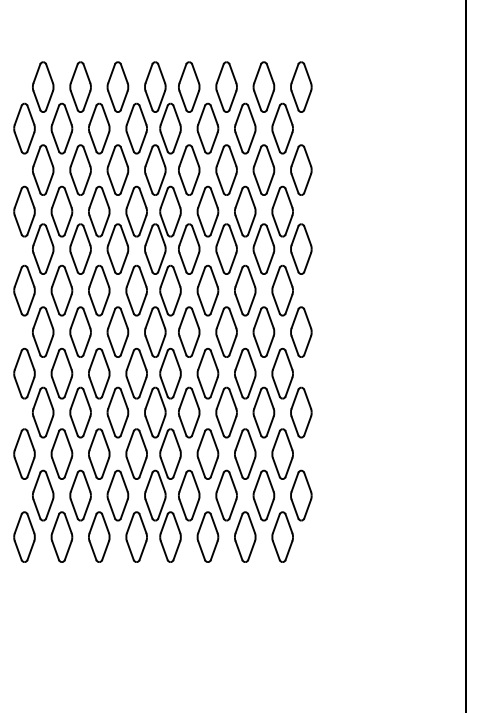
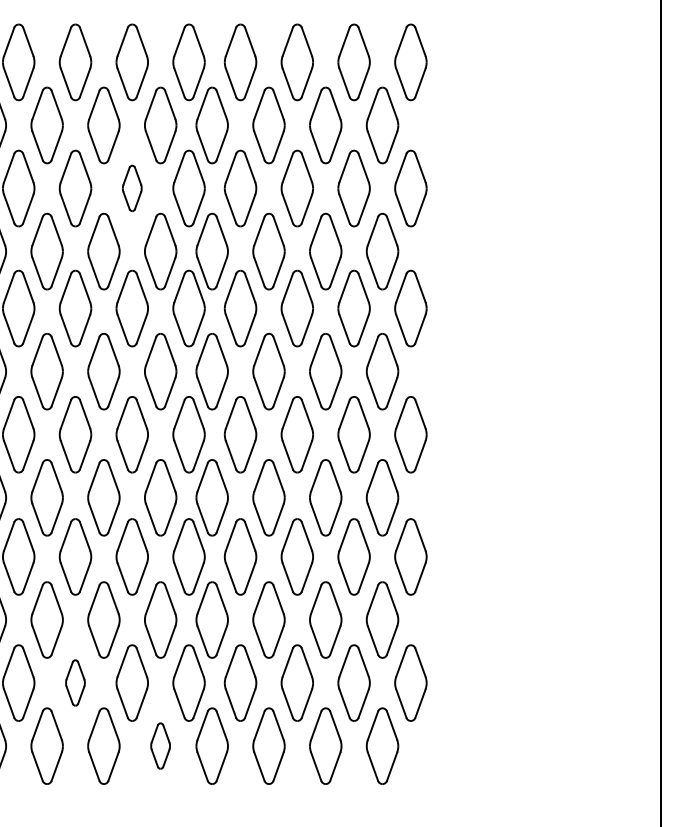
part: (117, 169) -> (131, 187), size x0.6
part: (80, 495) -> (75, 682), size x0.6
part: (136, 536) -> (160, 745), size x0.6

